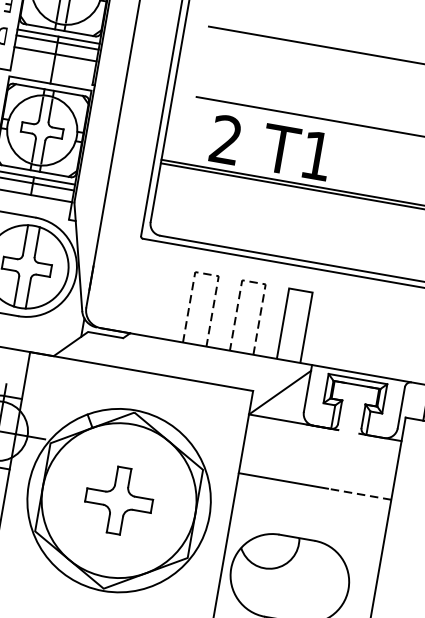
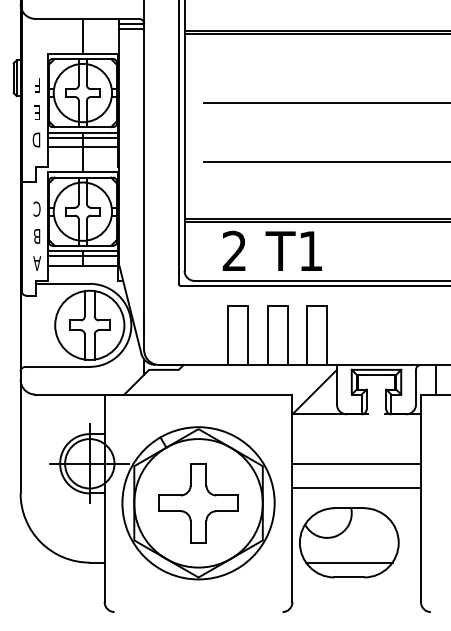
text: (270, 146) -> (271, 250), moved
line: (207, 274) -> (238, 305), dashed -> solid
line: (253, 282) -> (277, 305), dashed -> solid
line: (359, 493) -> (394, 463), dashed -> solid
part: (119, 500) -> (198, 503), size x1.43
line: (309, 515) -> (356, 488), added
line: (286, 602) -> (349, 562), added

